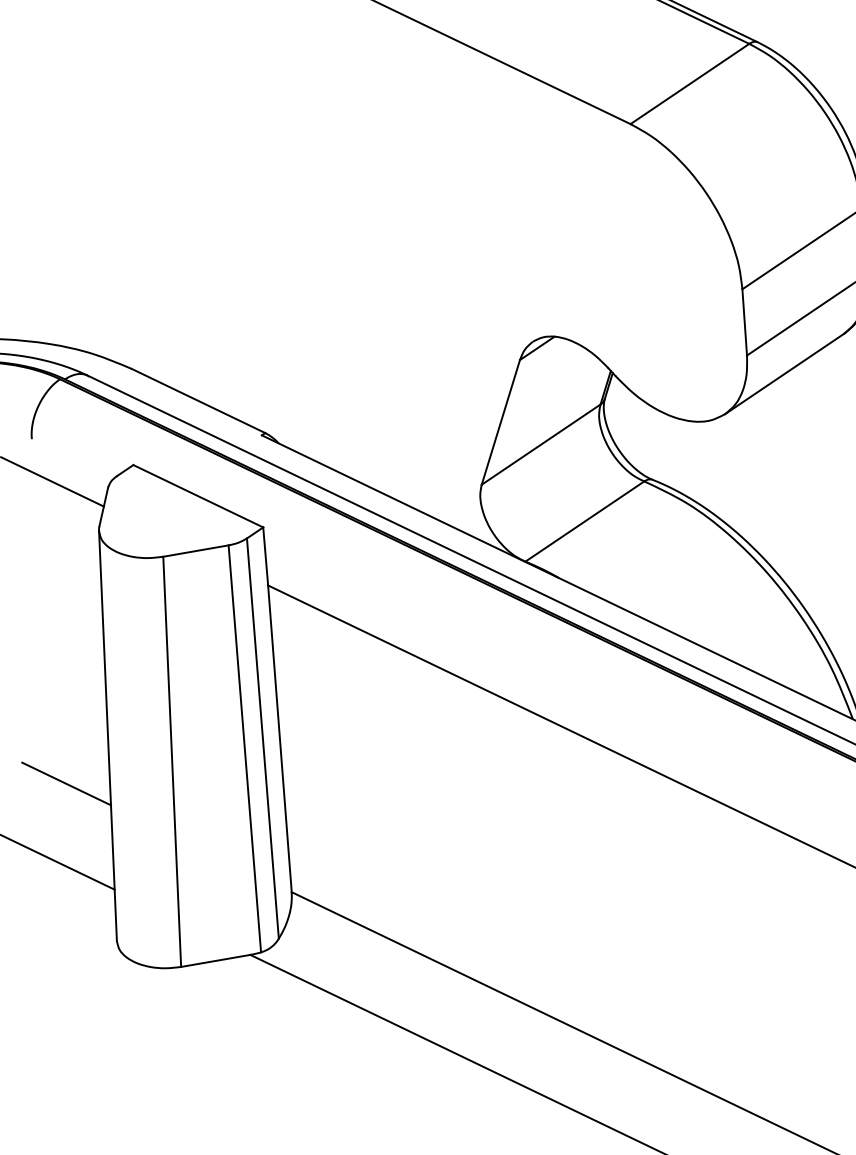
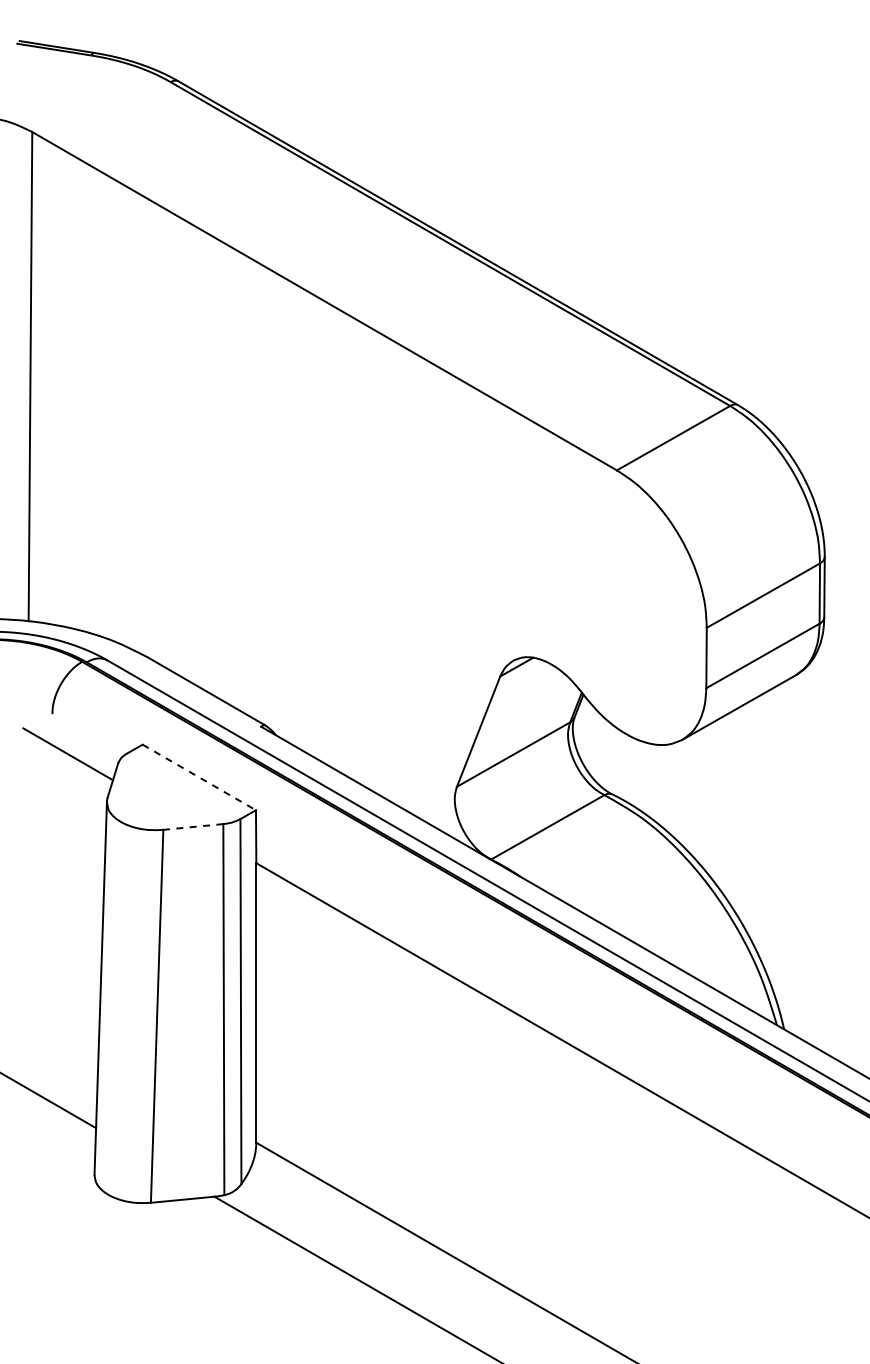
line: (198, 496) -> (199, 777), solid -> dashed
line: (195, 551) -> (192, 827), solid -> dashed
line: (66, 783) -> (59, 1028), removed

